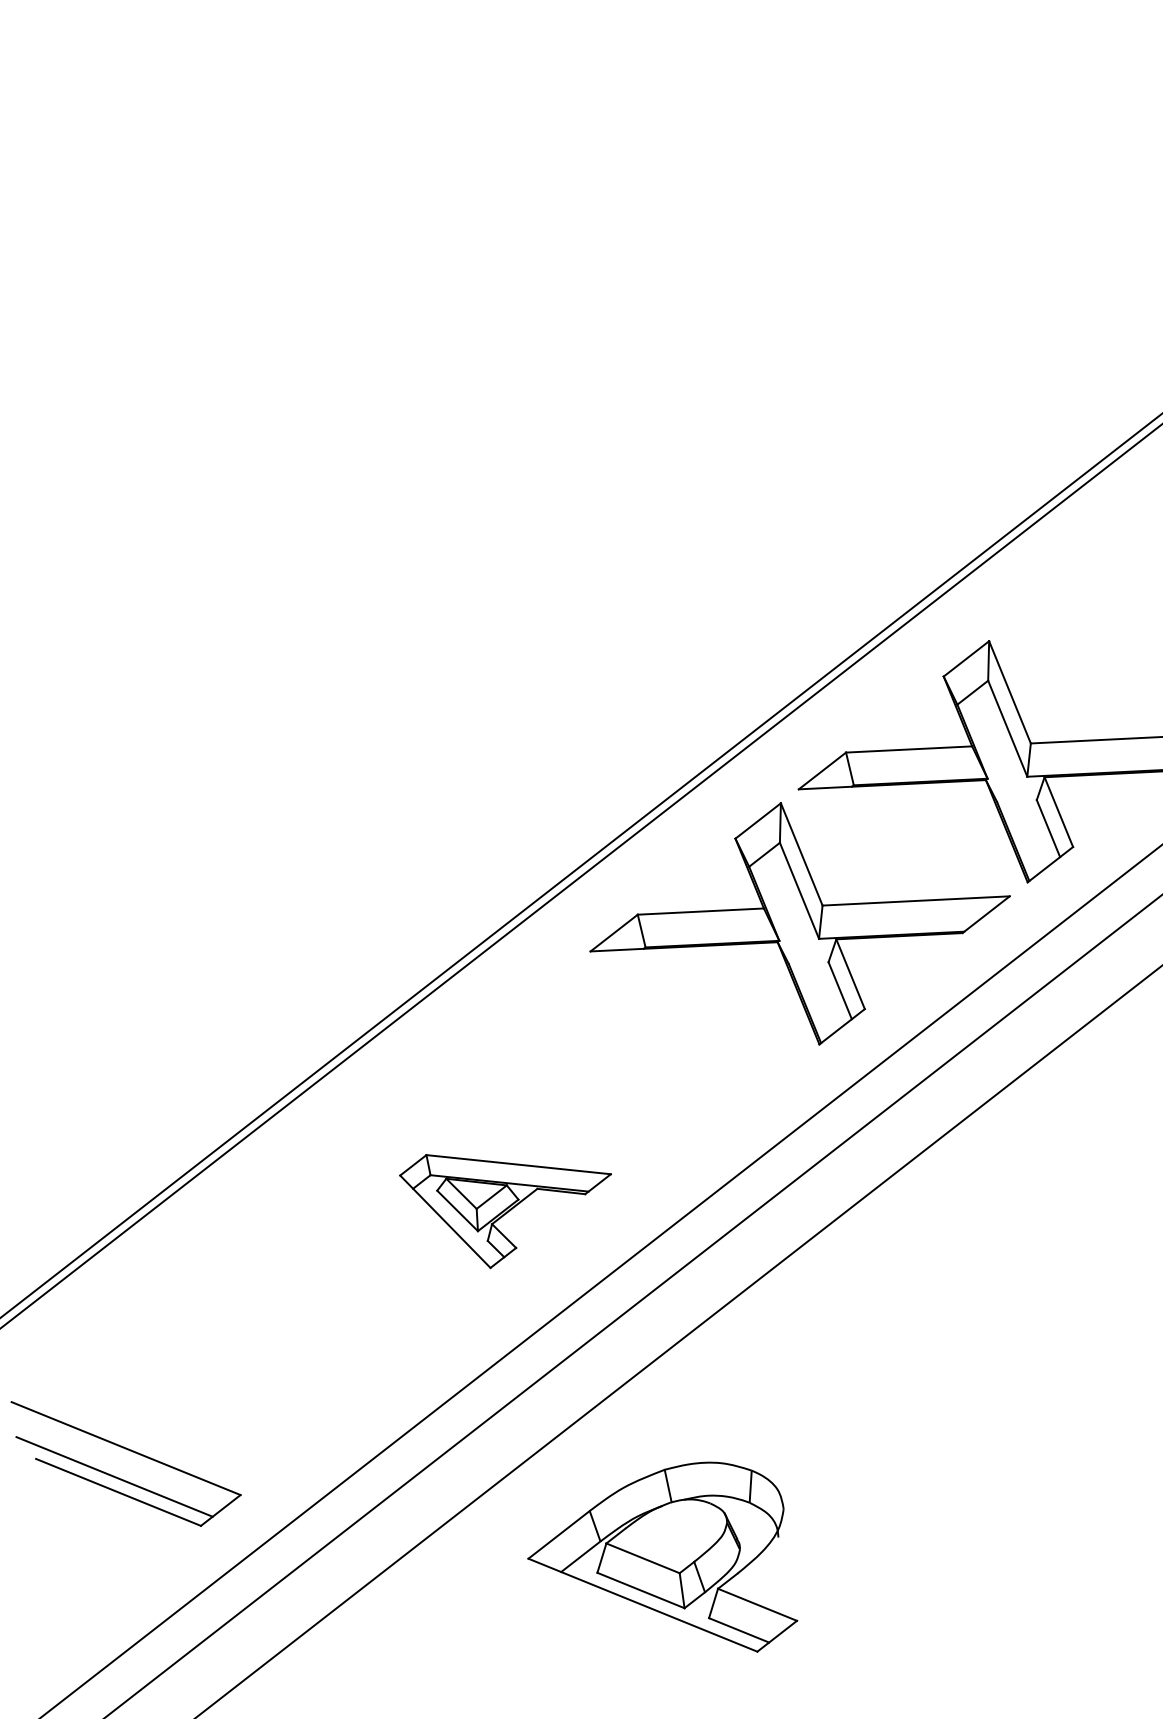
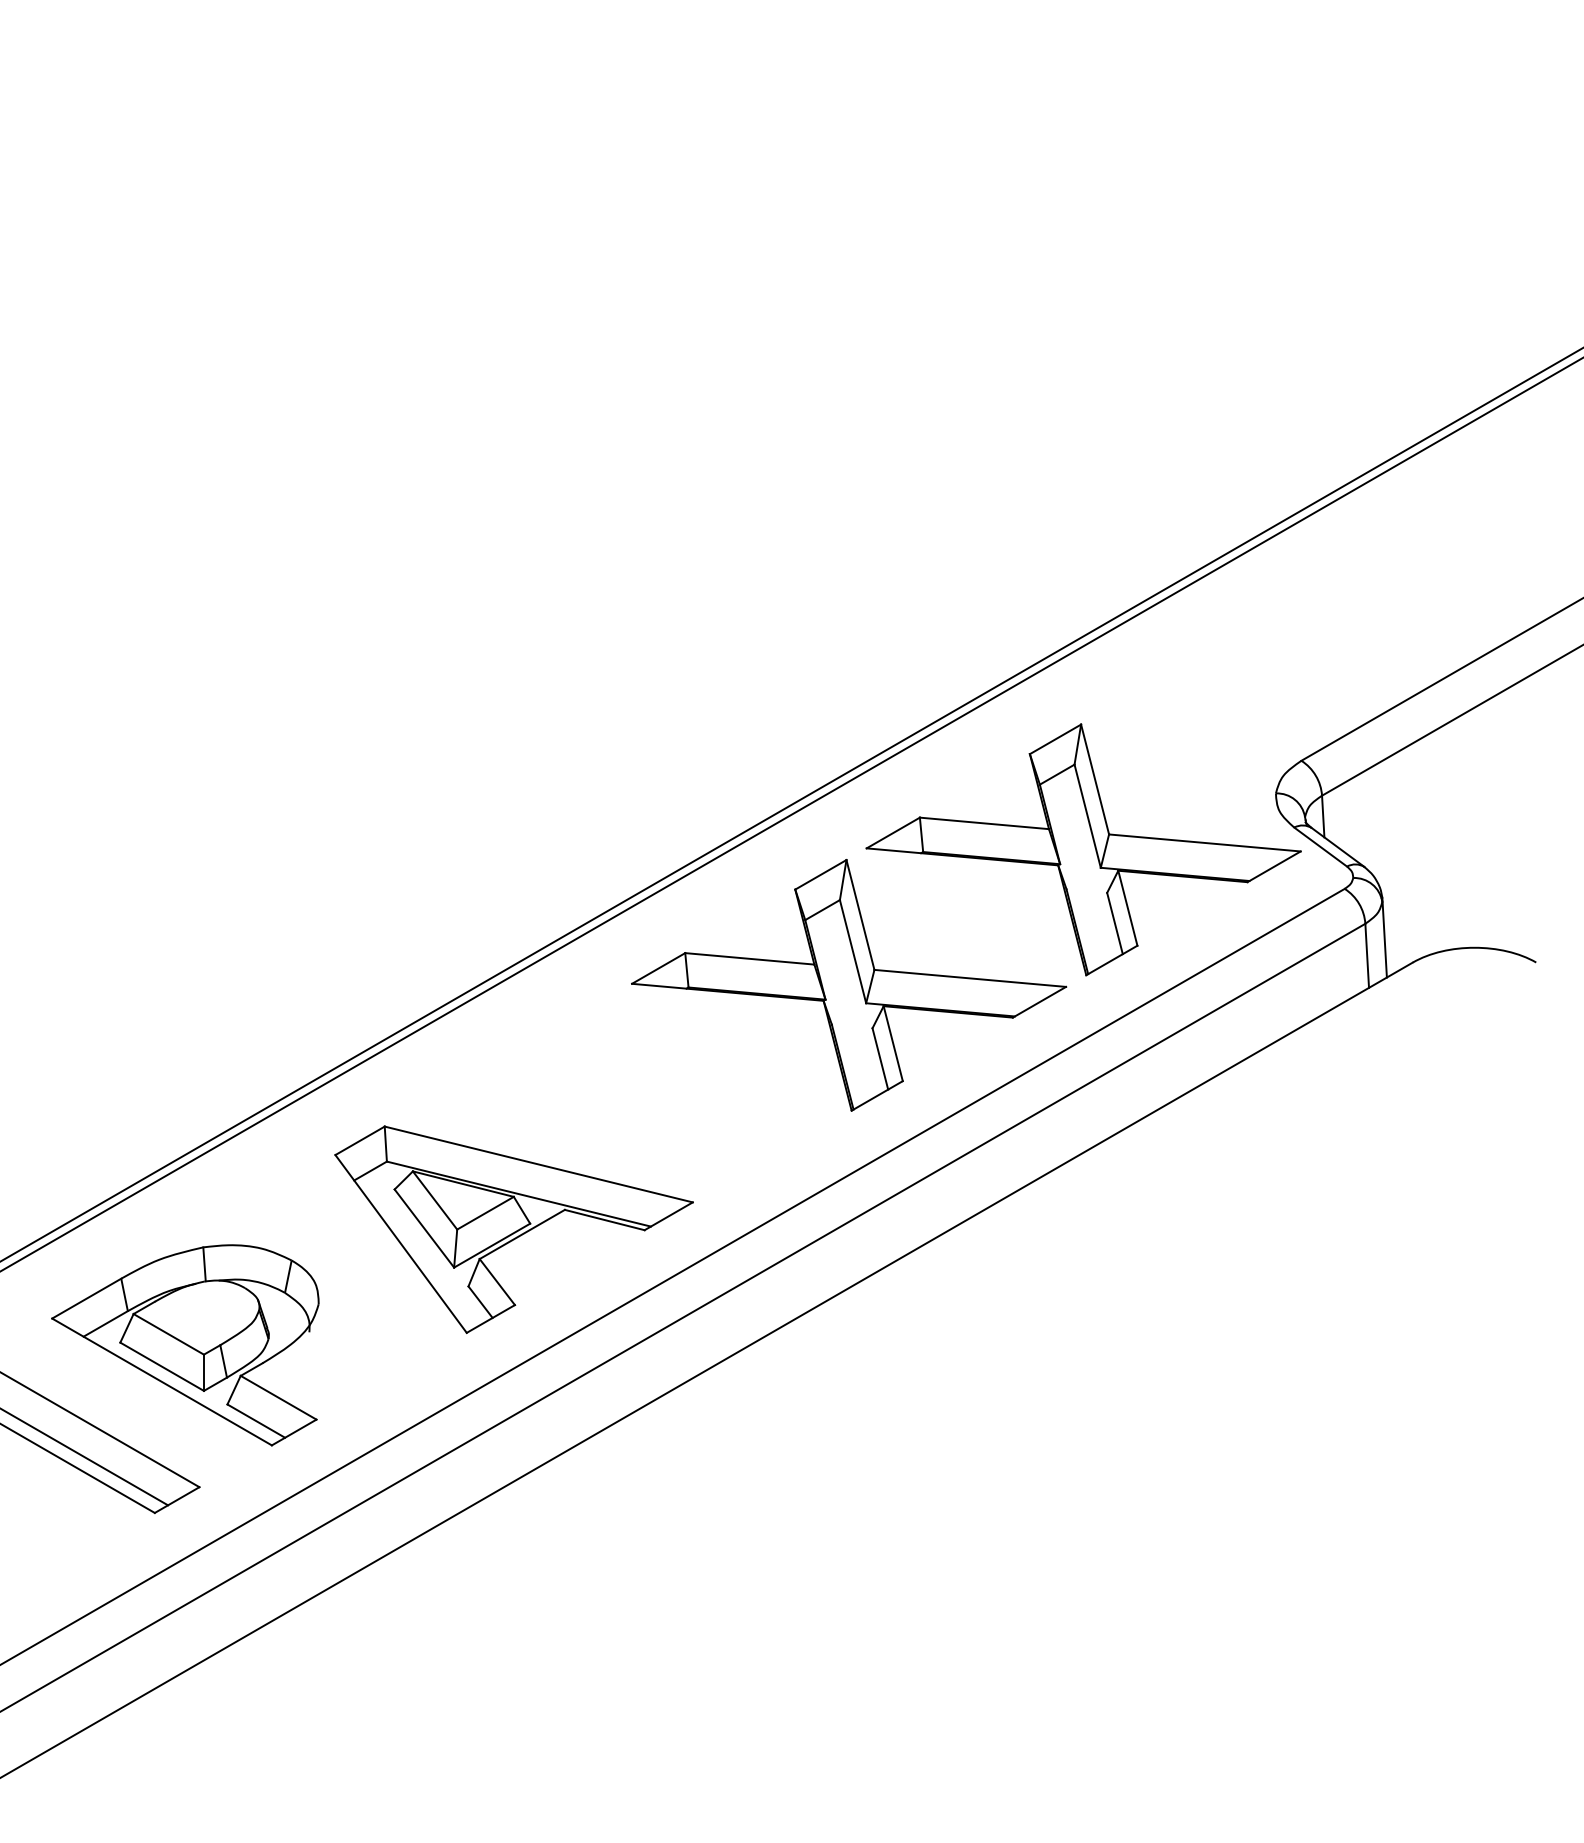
part: (509, 1204) -> (513, 1229), size x1.67
part: (660, 1566) -> (185, 1345), moved

